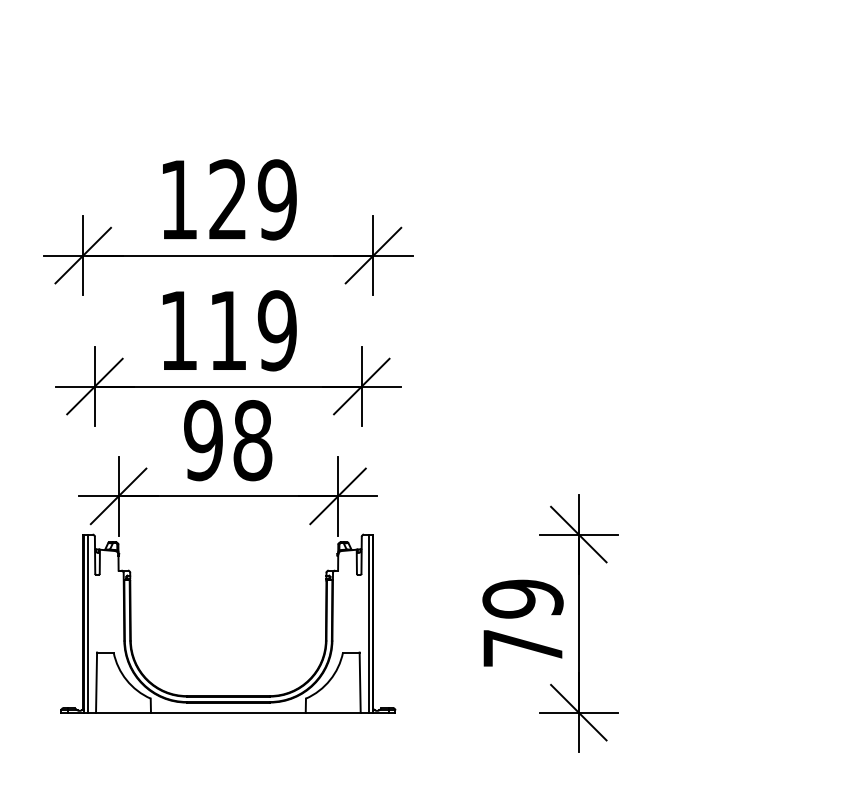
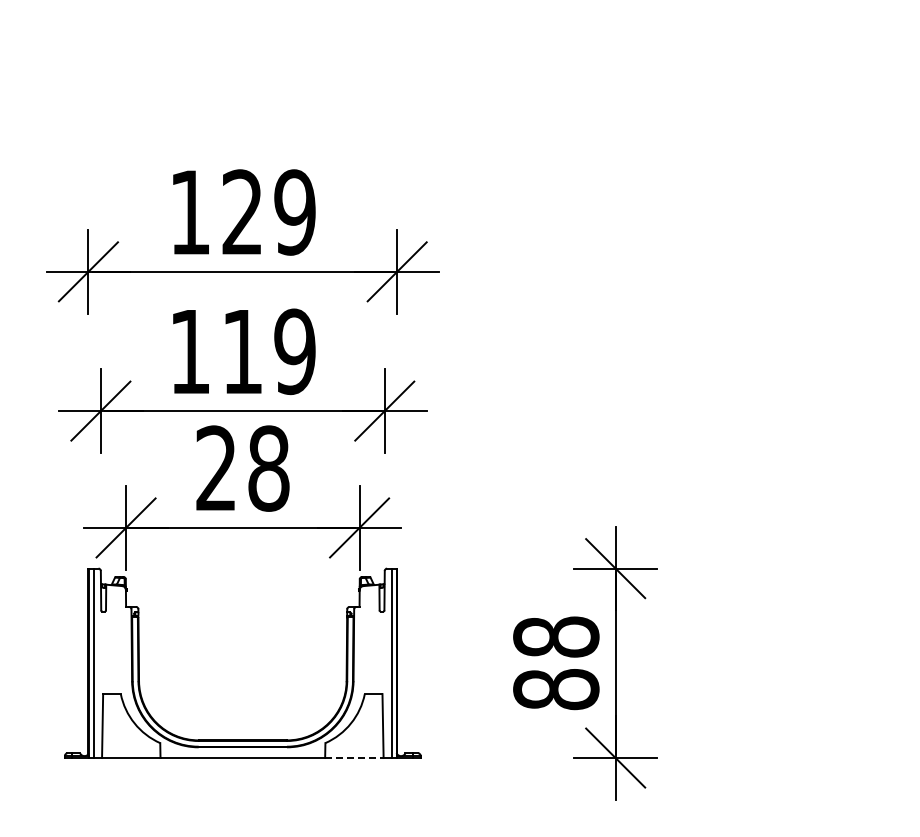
text: (202, 440) -> (215, 468), 98 -> 28
text: (523, 623) -> (556, 663), 79 -> 88
line: (333, 713) -> (354, 758), solid -> dashed

